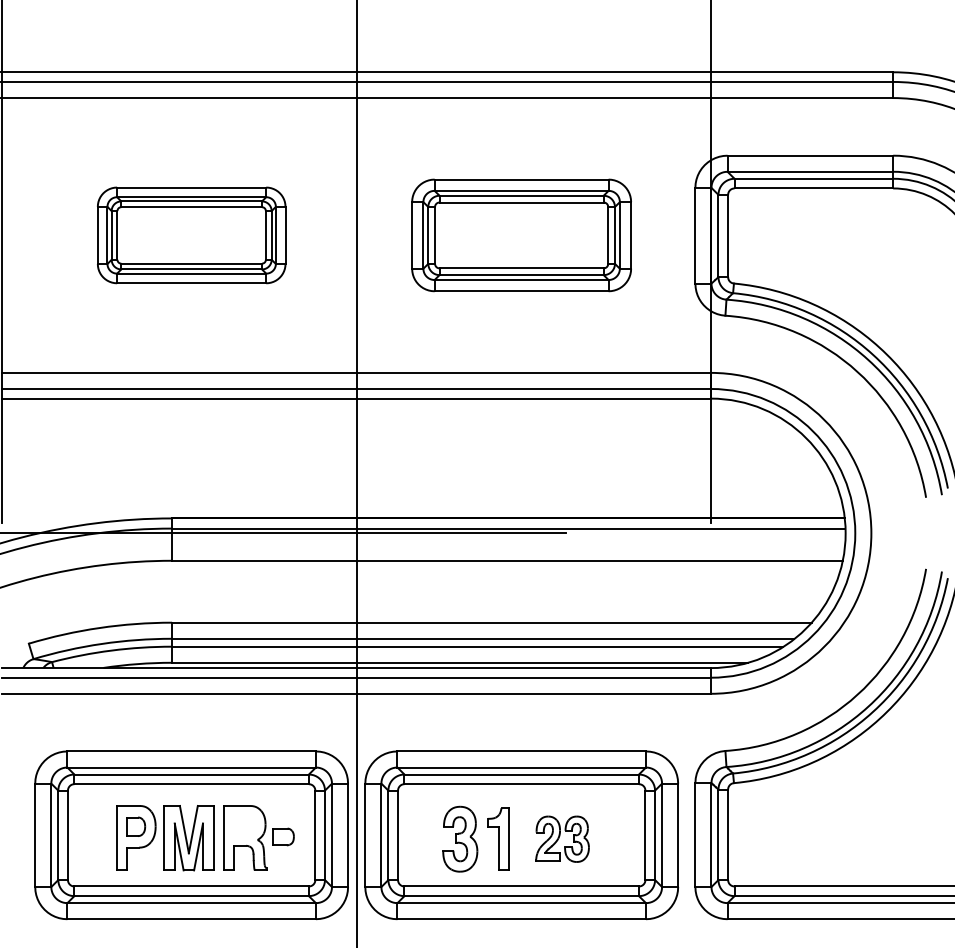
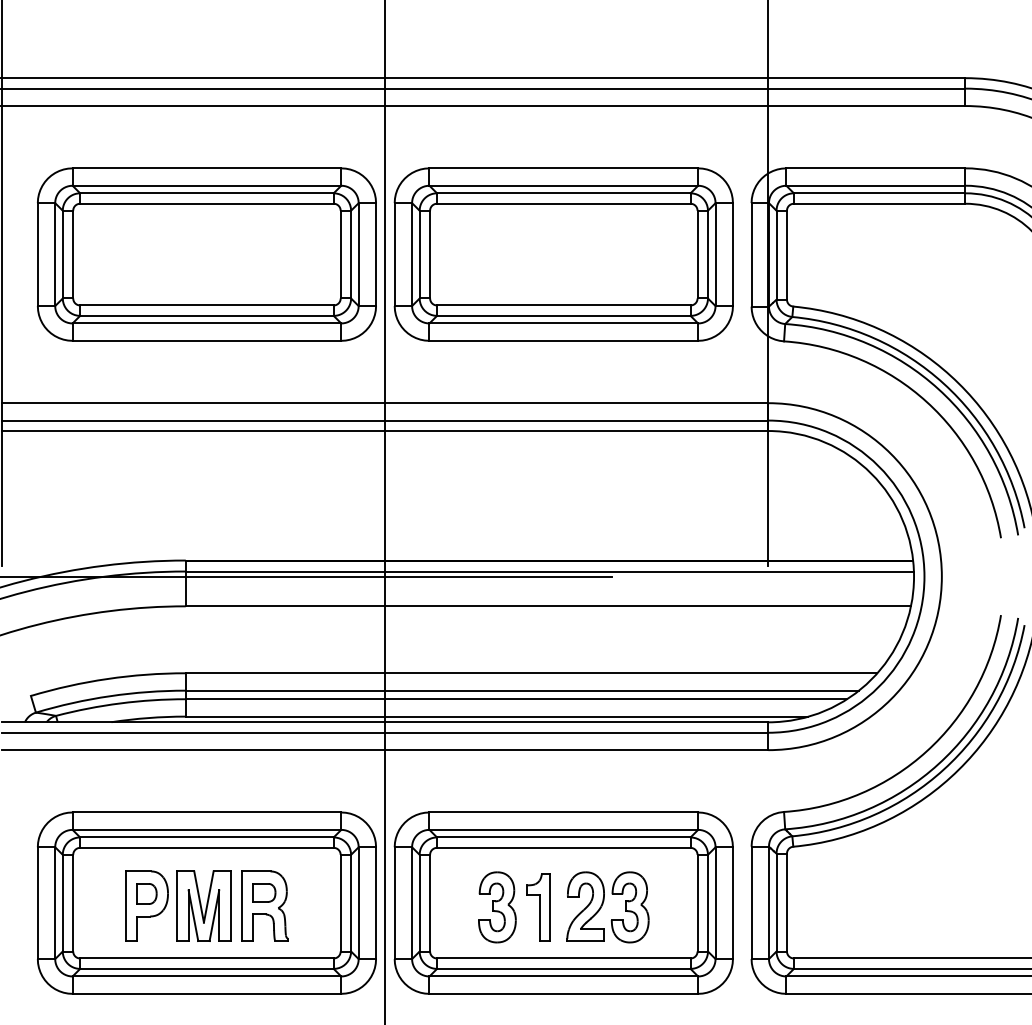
part: (191, 235) -> (206, 254), size x1.67
part: (521, 235) -> (563, 254), size x1.43
part: (283, 836) -> (264, 892), moved
part: (562, 839) -> (607, 907), size x1.43

